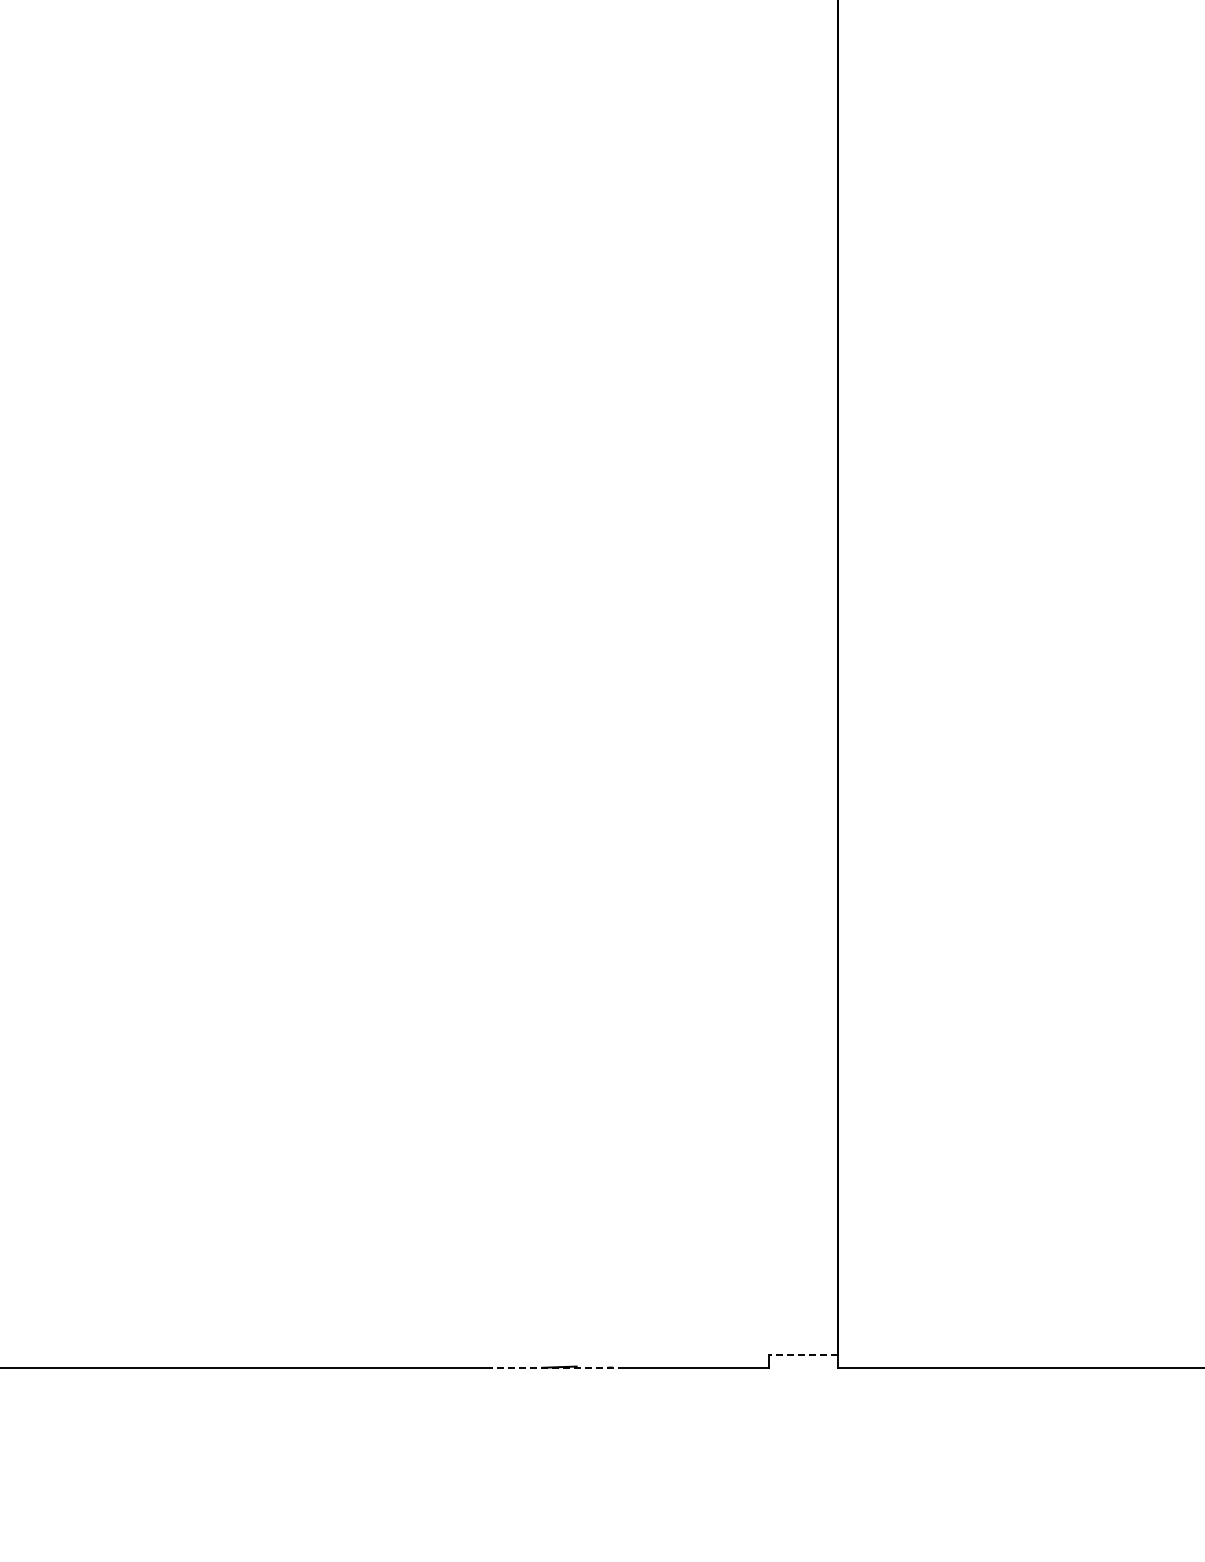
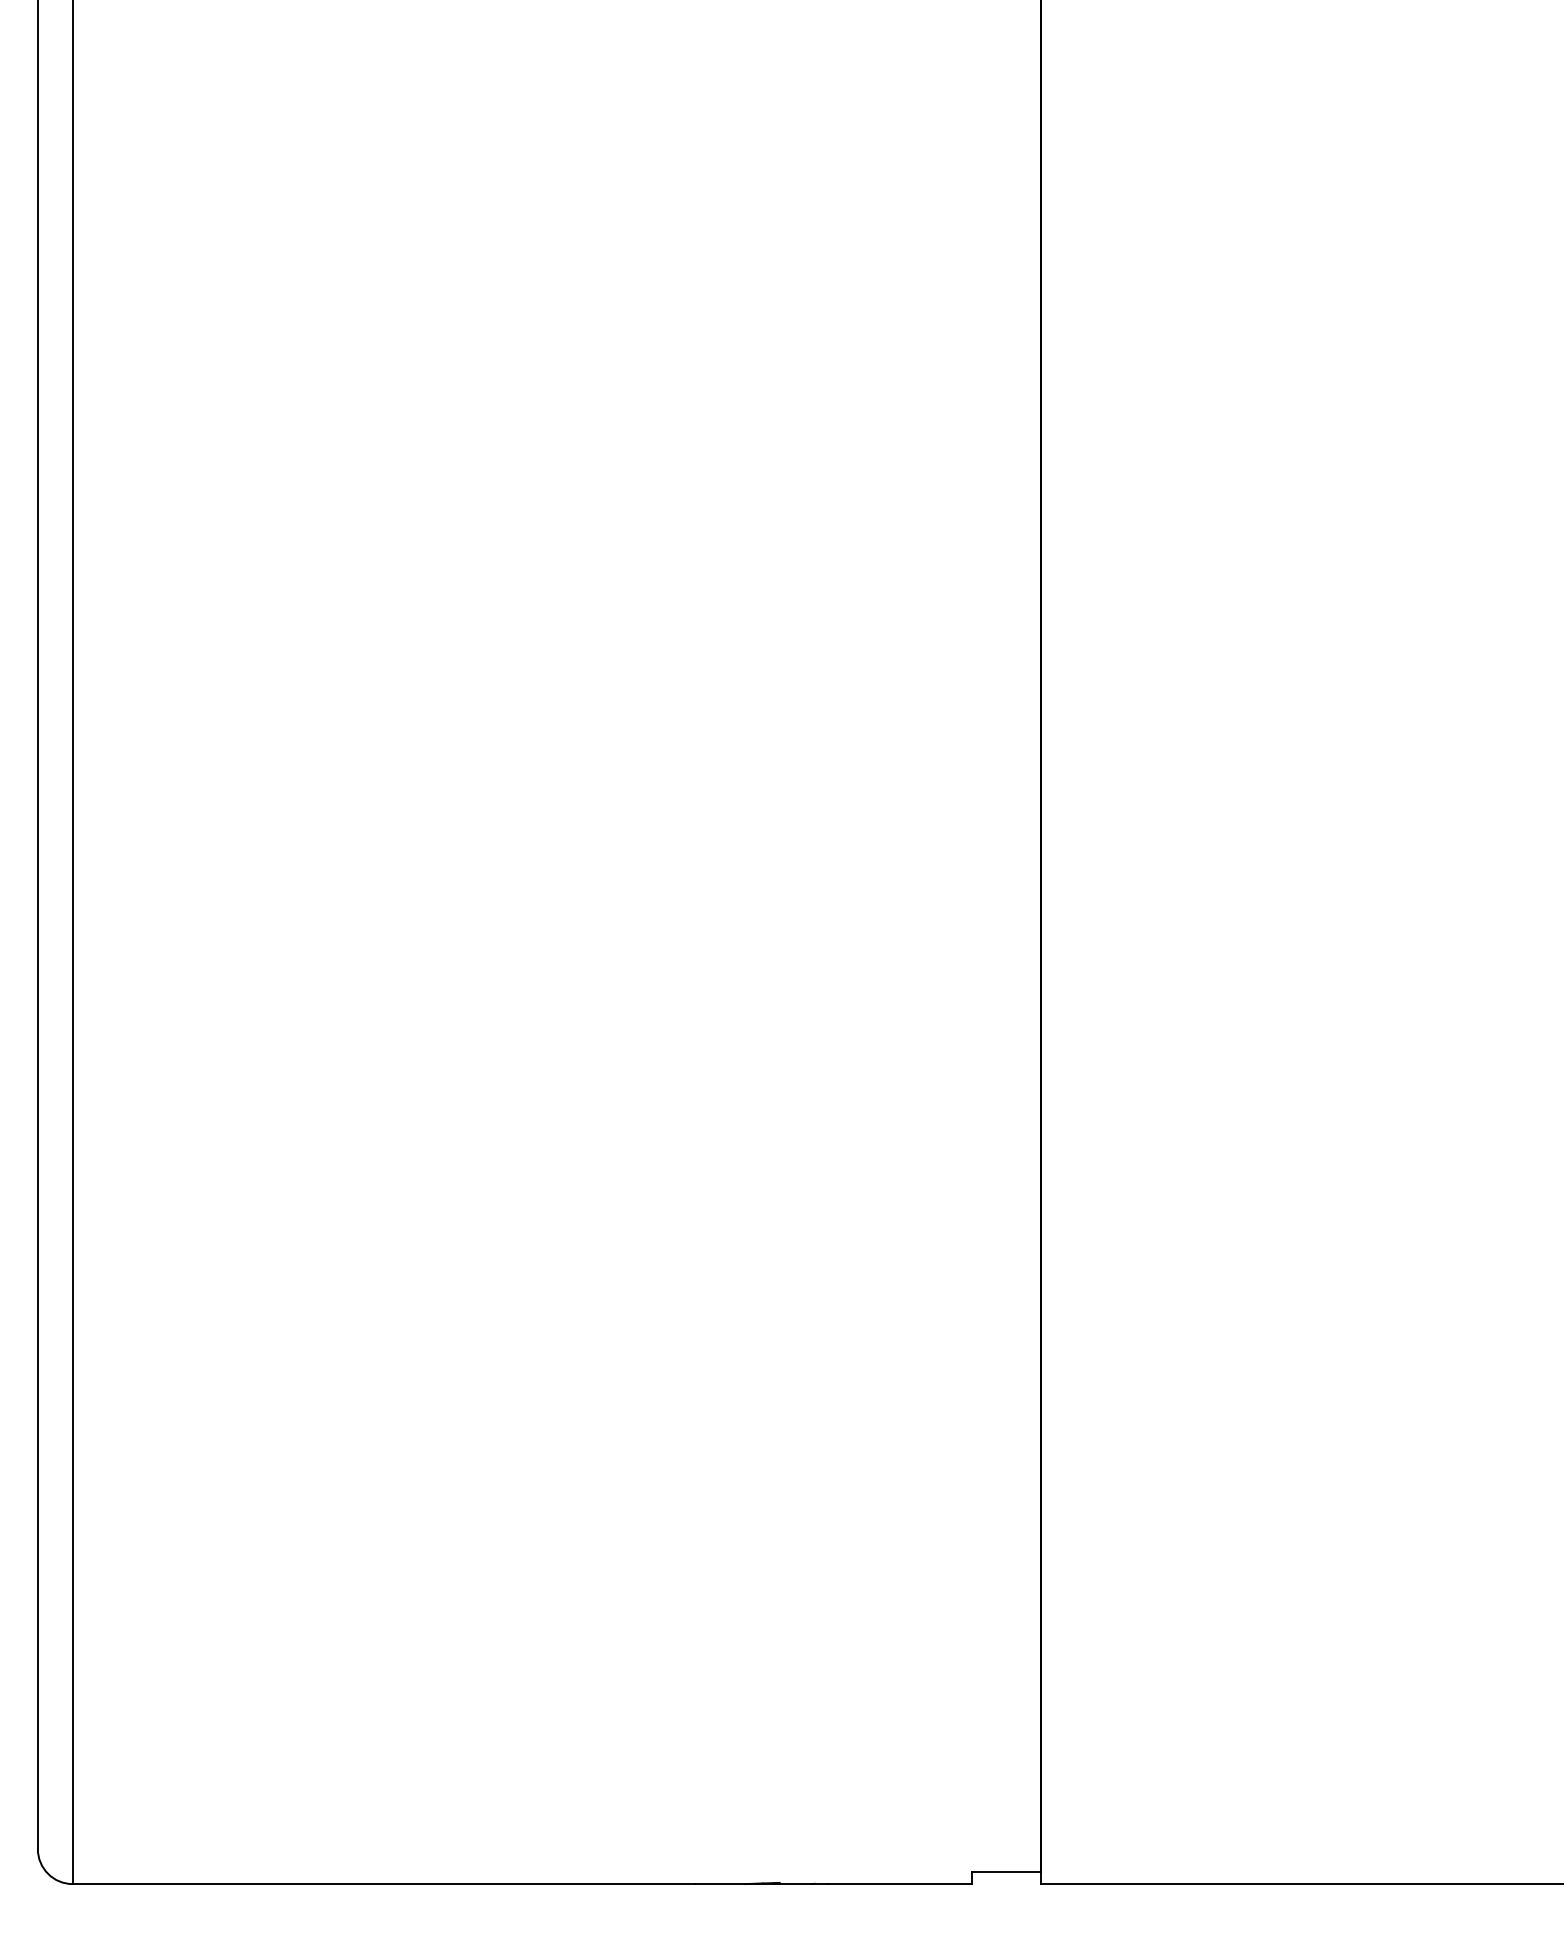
line: (803, 1355) -> (1006, 1871), dashed -> solid
line: (558, 1368) -> (761, 1884), dashed -> solid

